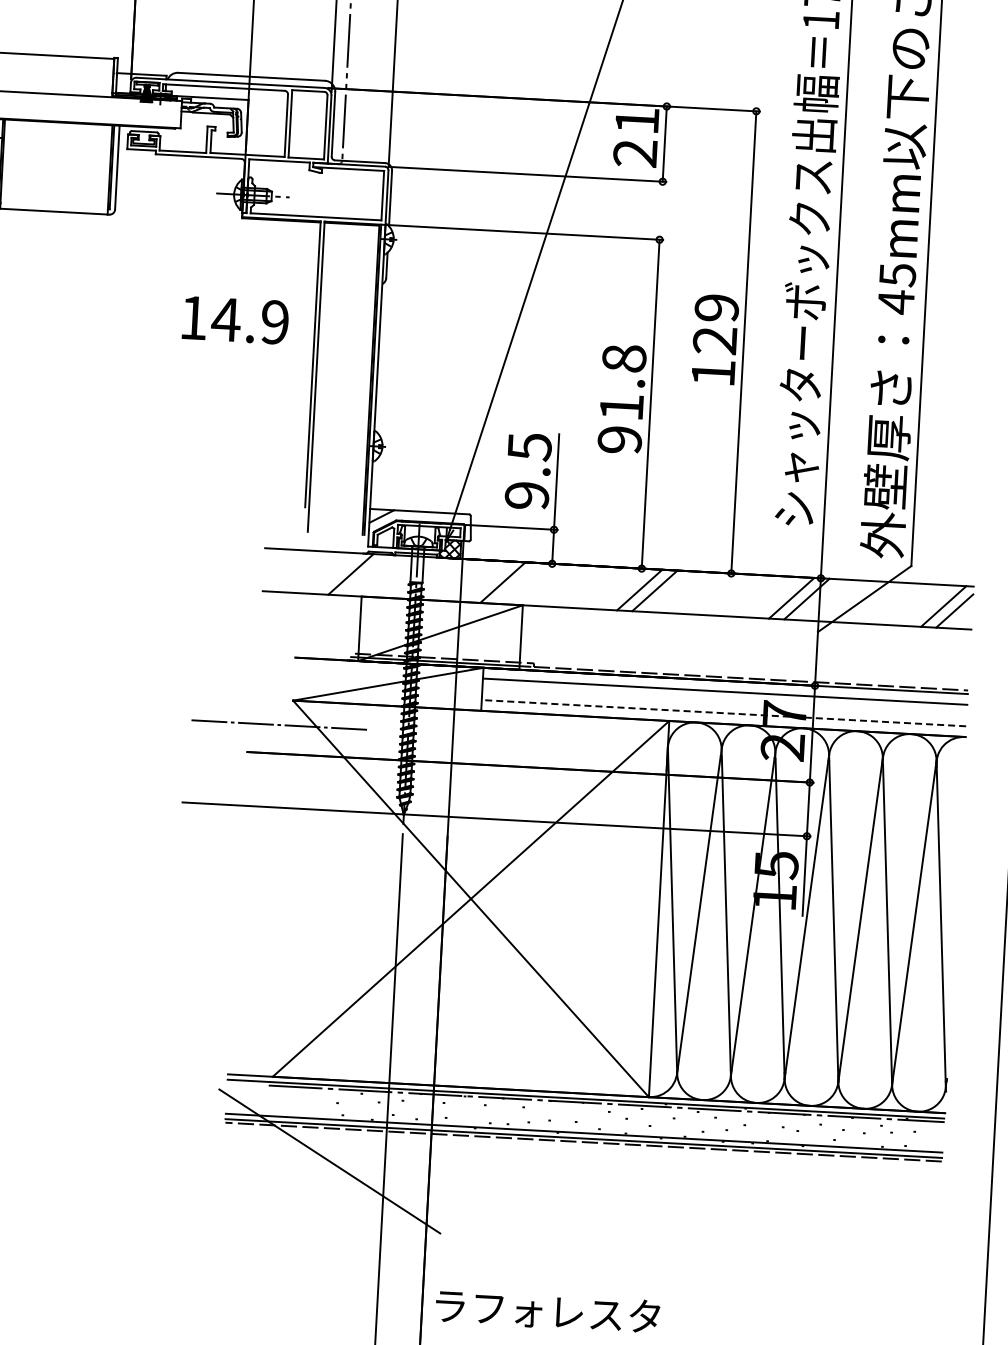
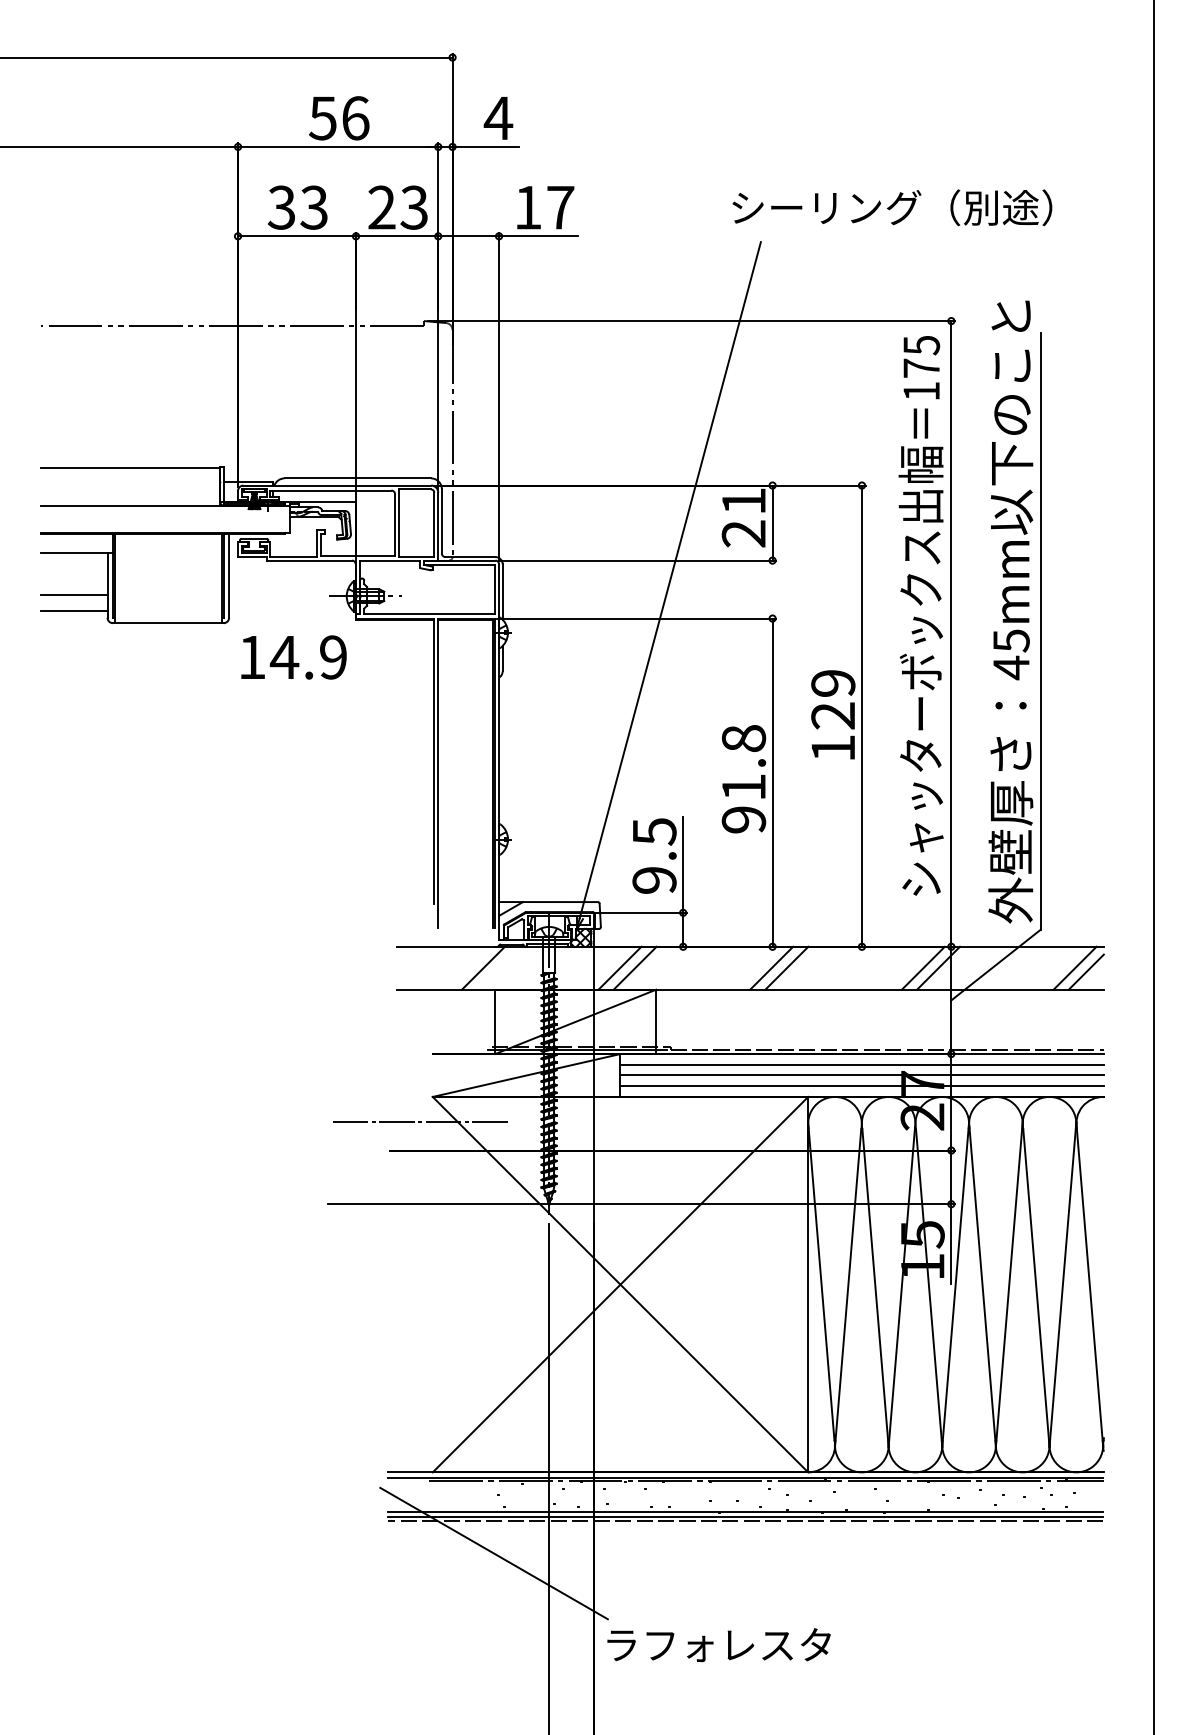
text: (235, 320) -> (293, 657), moved
line: (487, 581) -> (619, 967), added
line: (723, 702) -> (861, 1075), added
line: (724, 713) -> (862, 1086), dashed -> solid
text: (547, 1311) -> (718, 1645), moved

